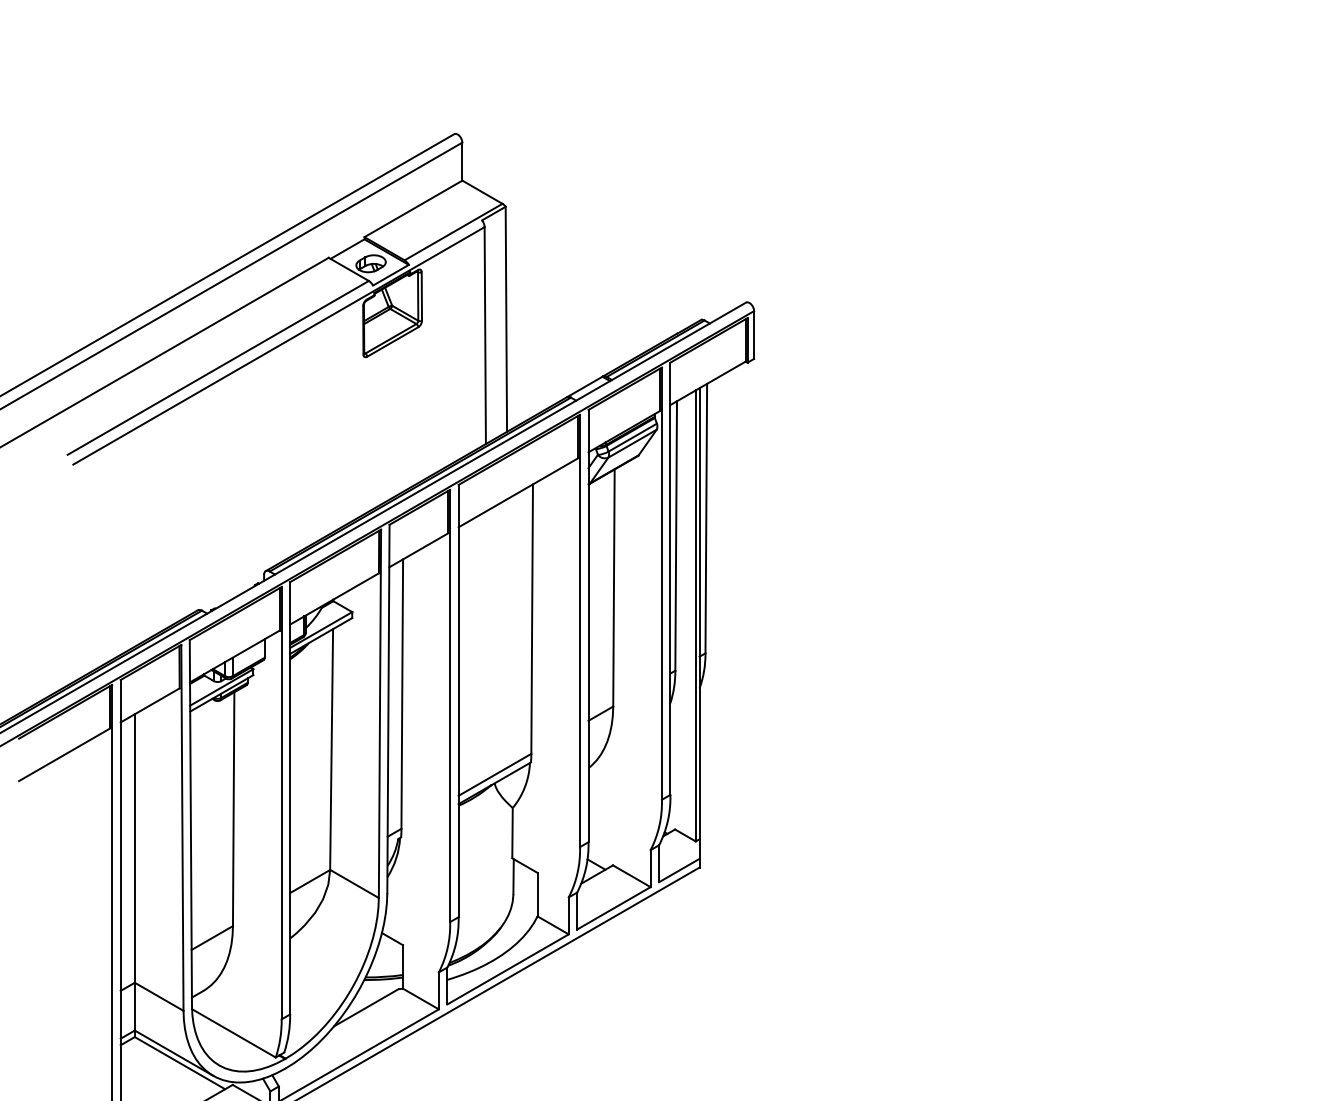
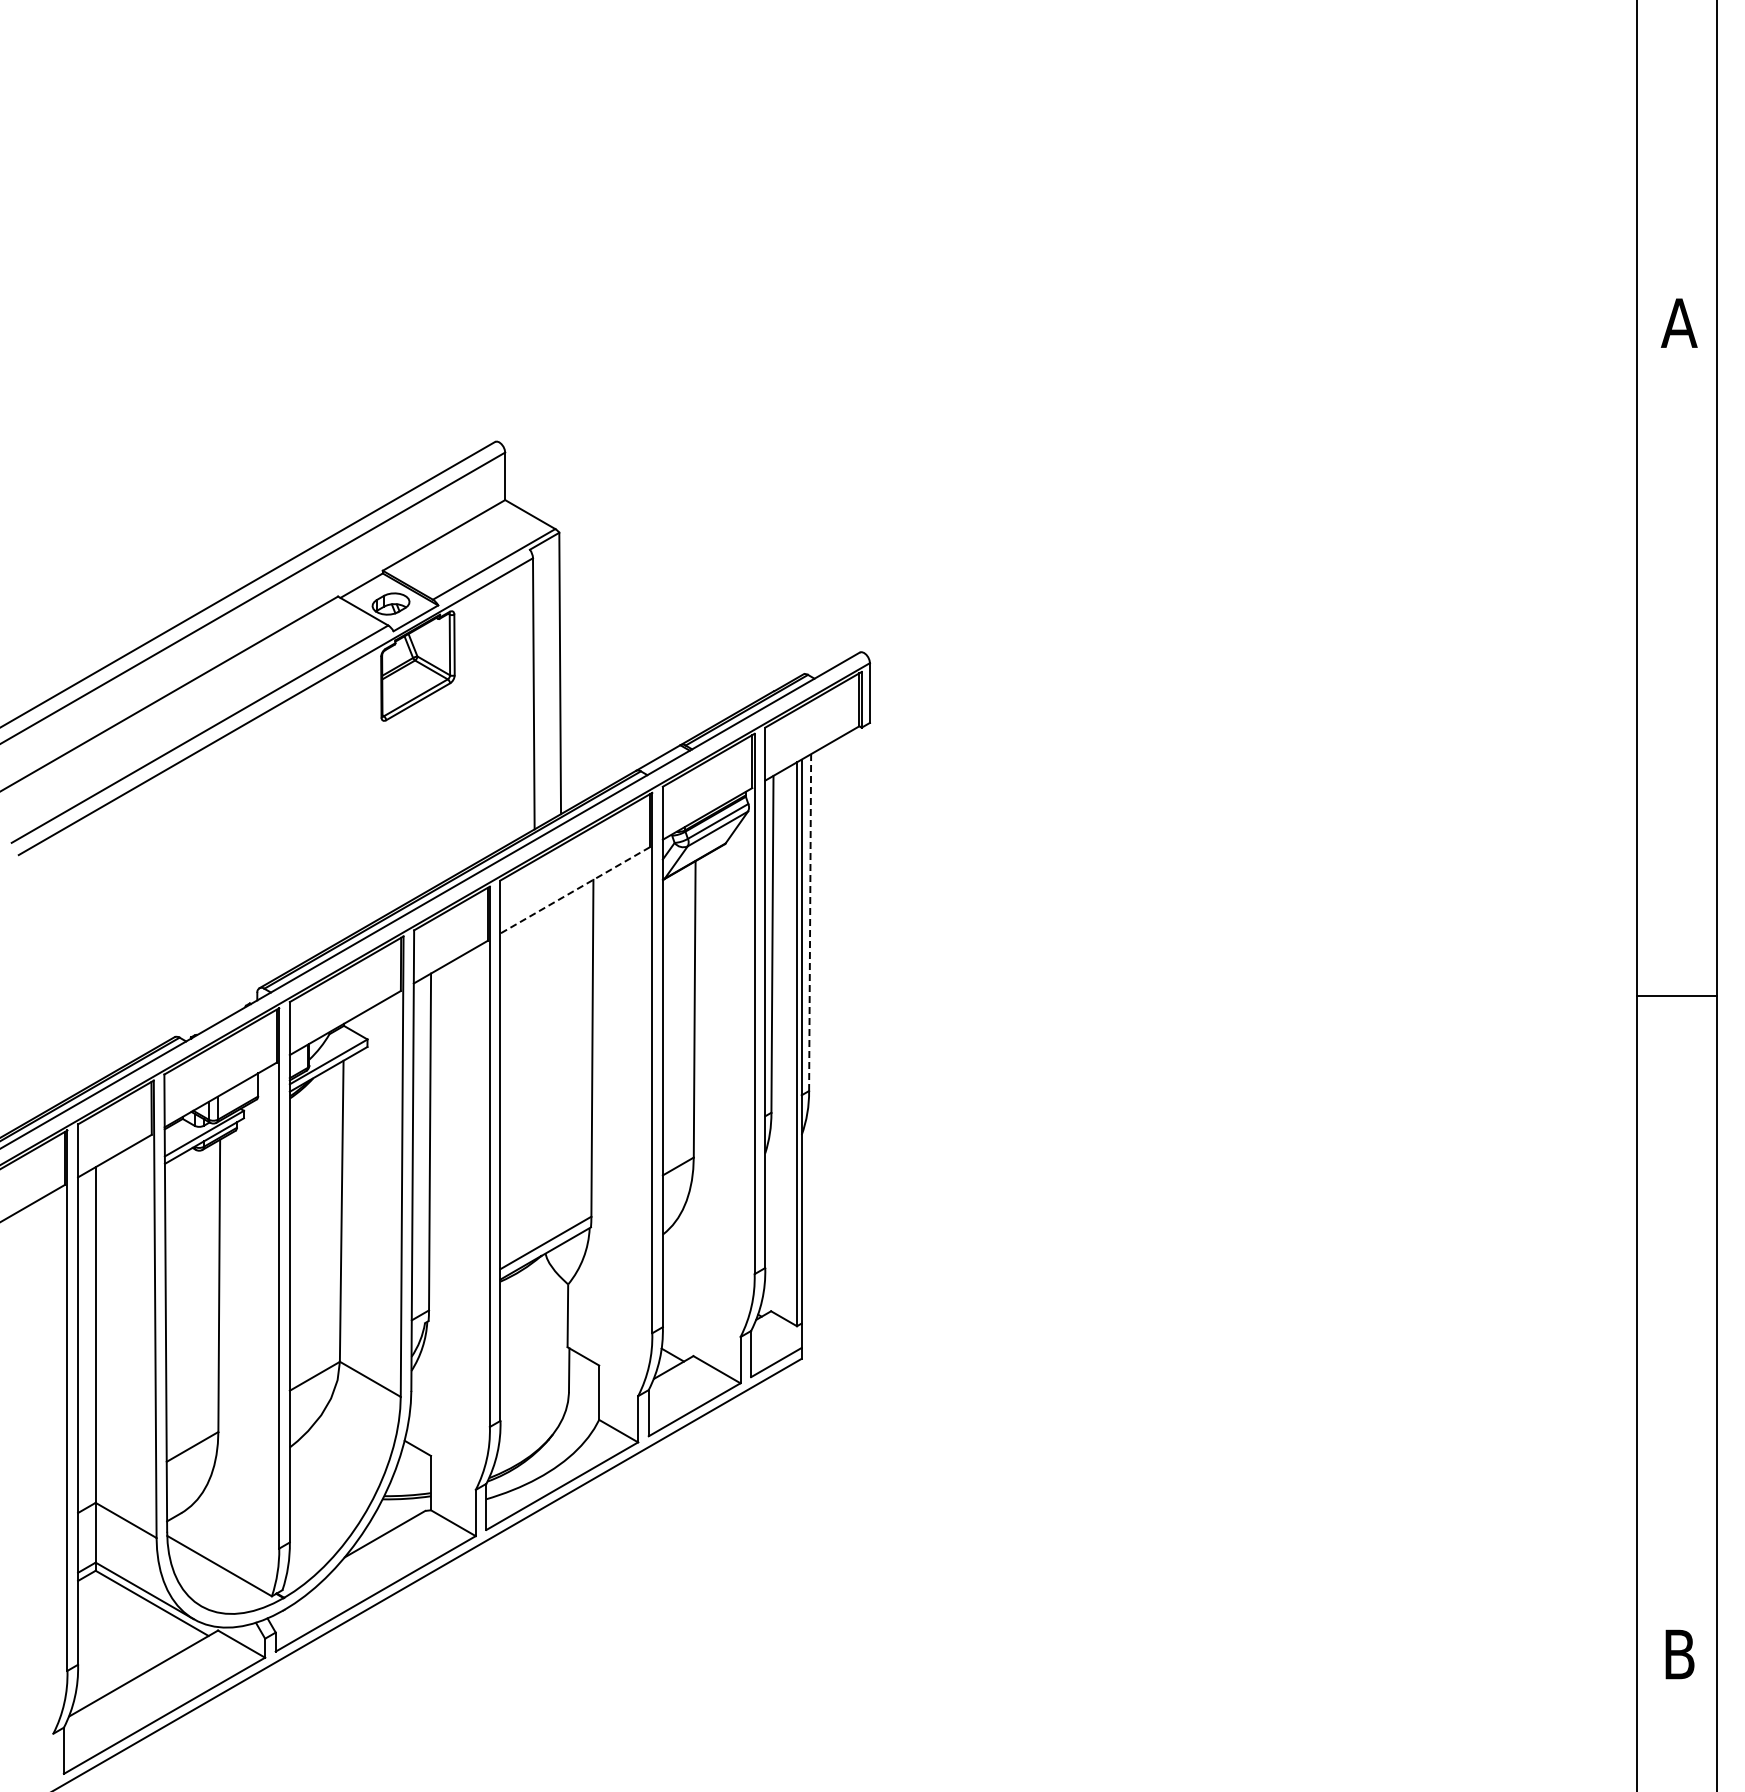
line: (517, 492) -> (574, 890), solid -> dashed
line: (706, 518) -> (810, 922), solid -> dashed

